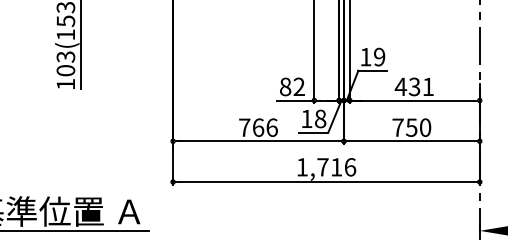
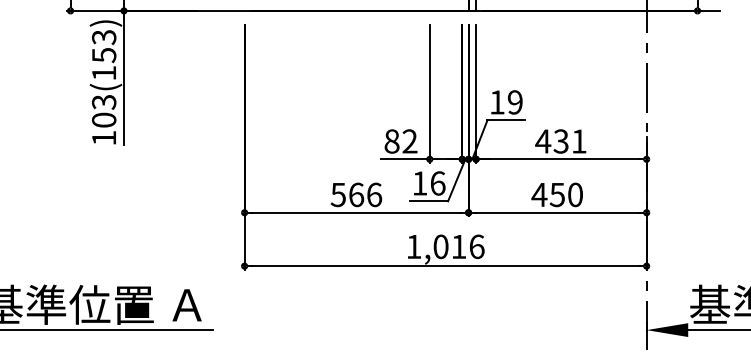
text: (320, 118) -> (437, 183), 18 -> 16
text: (398, 127) -> (539, 194), 750 -> 450
text: (243, 128) -> (337, 195), 766 -> 566
text: (322, 167) -> (440, 246), 1,716 -> 1,016

